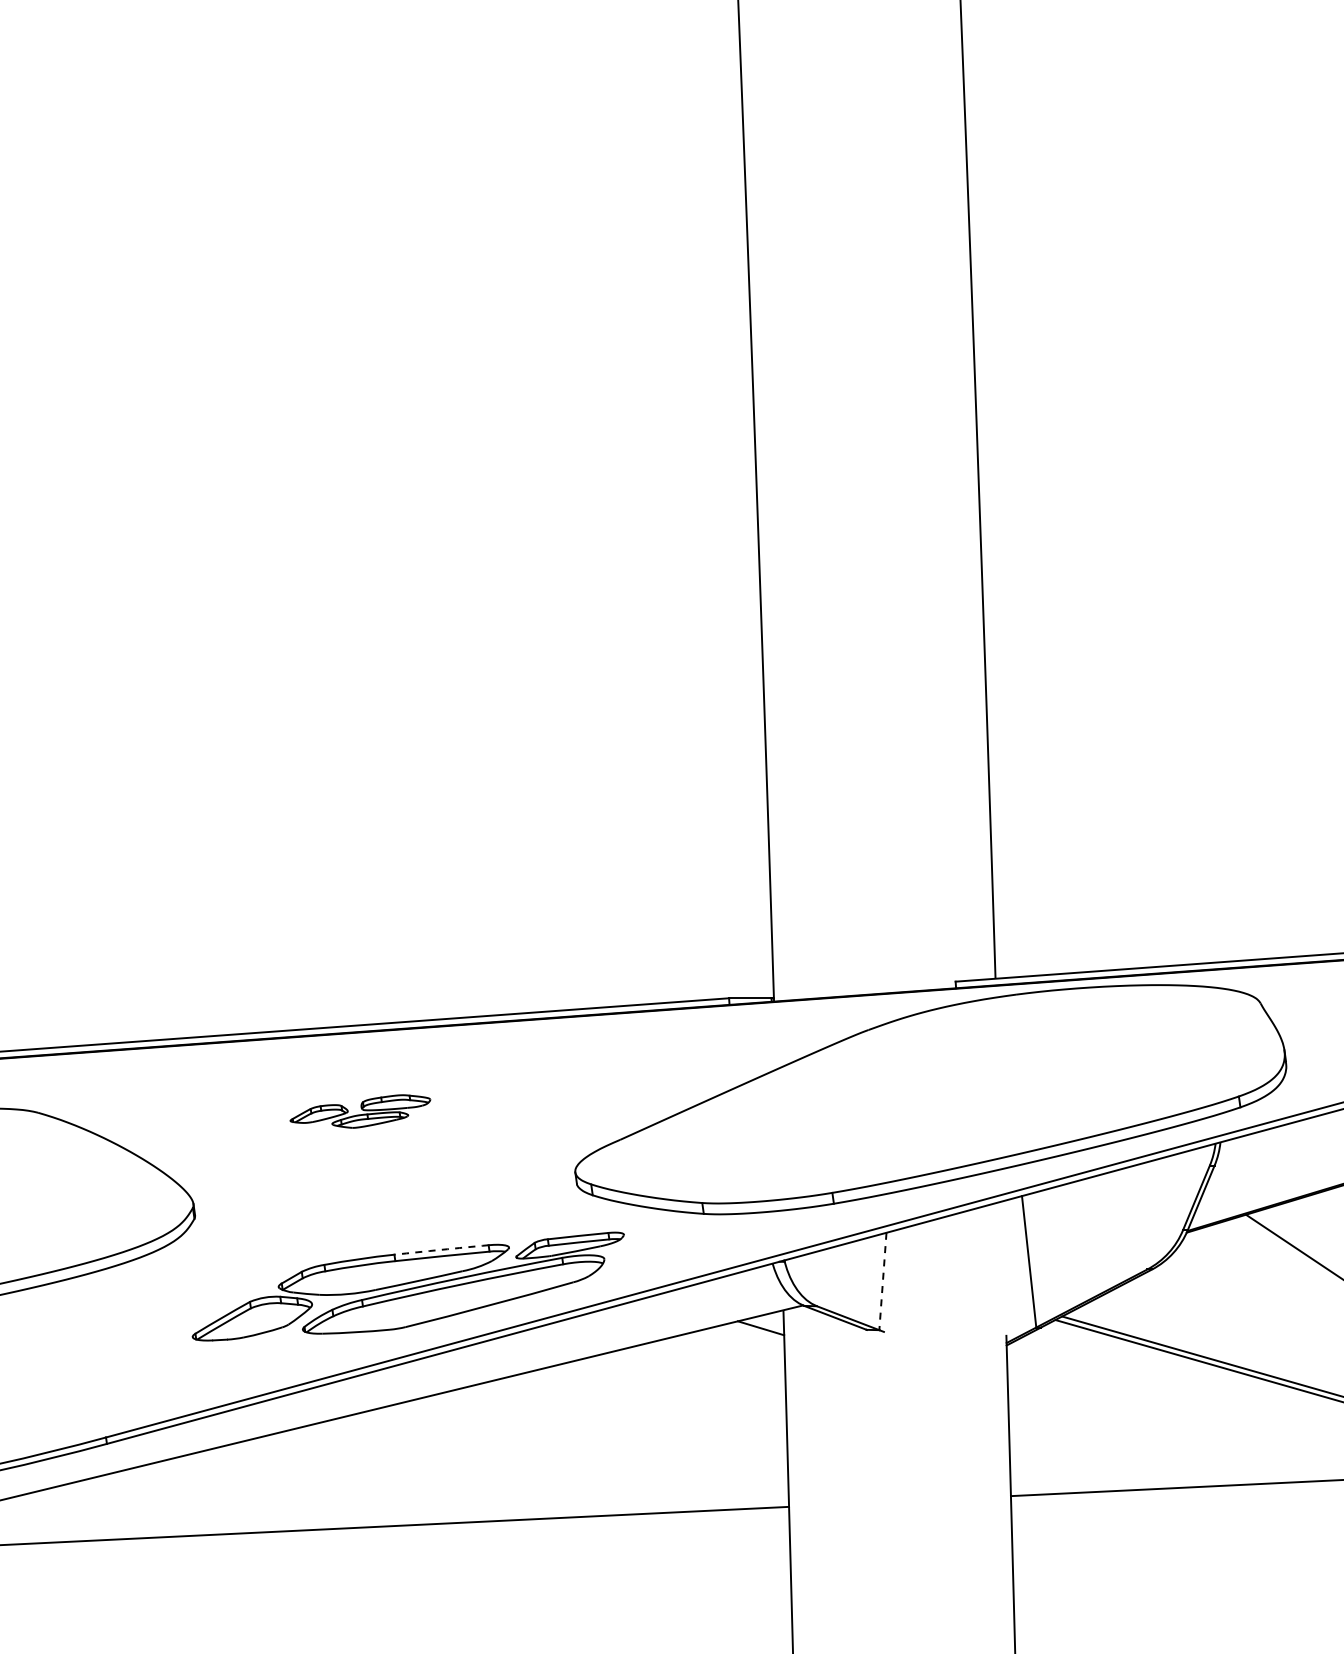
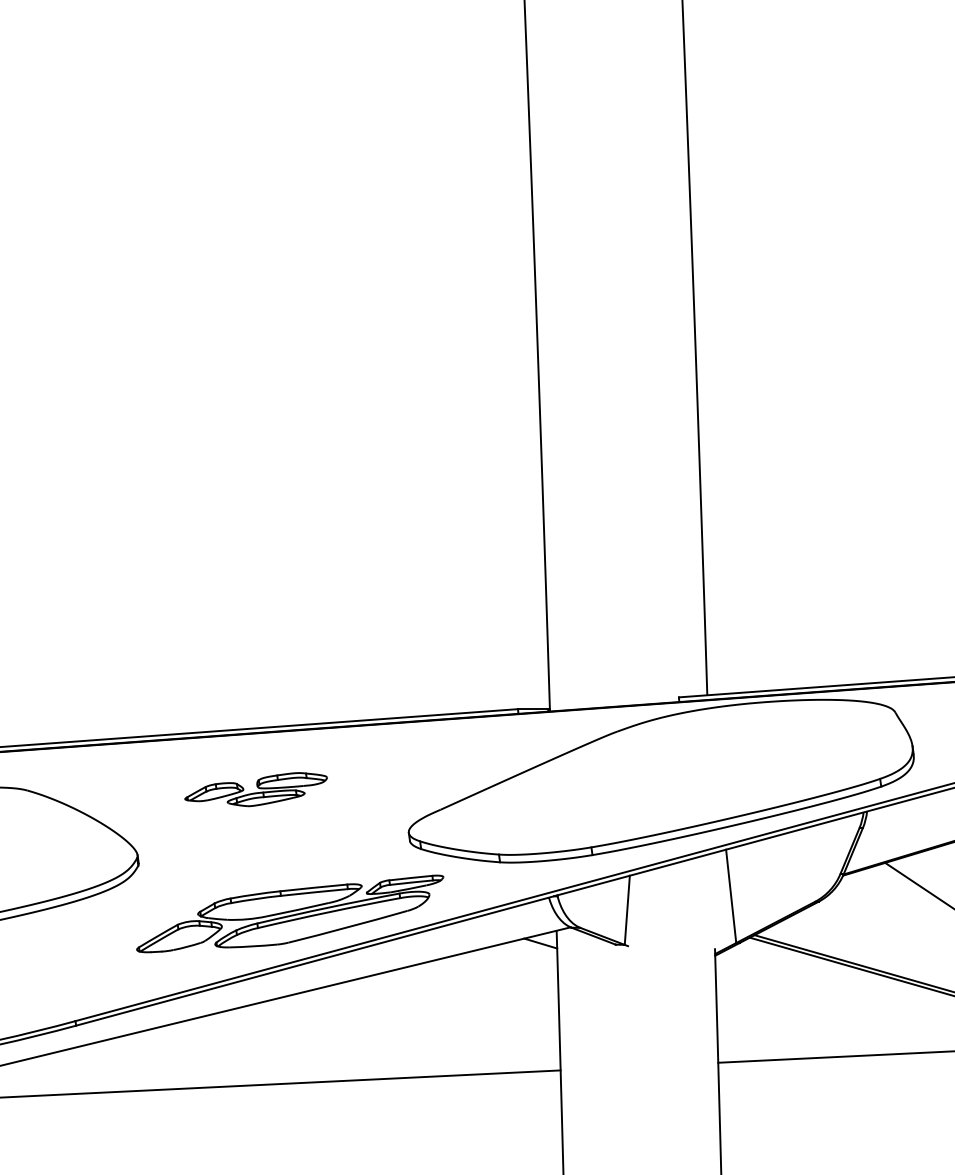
part: (360, 1111) -> (256, 789), size x1.43
arc: (441, 1249) -> (313, 887), dashed -> solid
line: (882, 1281) -> (627, 910), dashed -> solid

